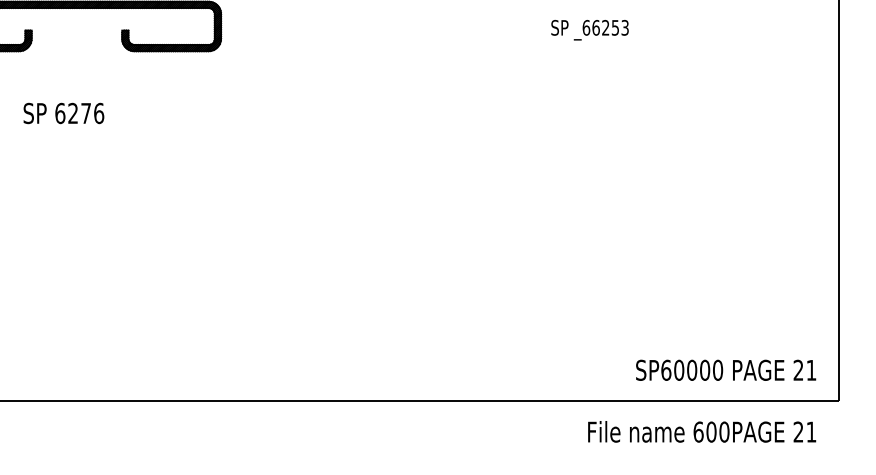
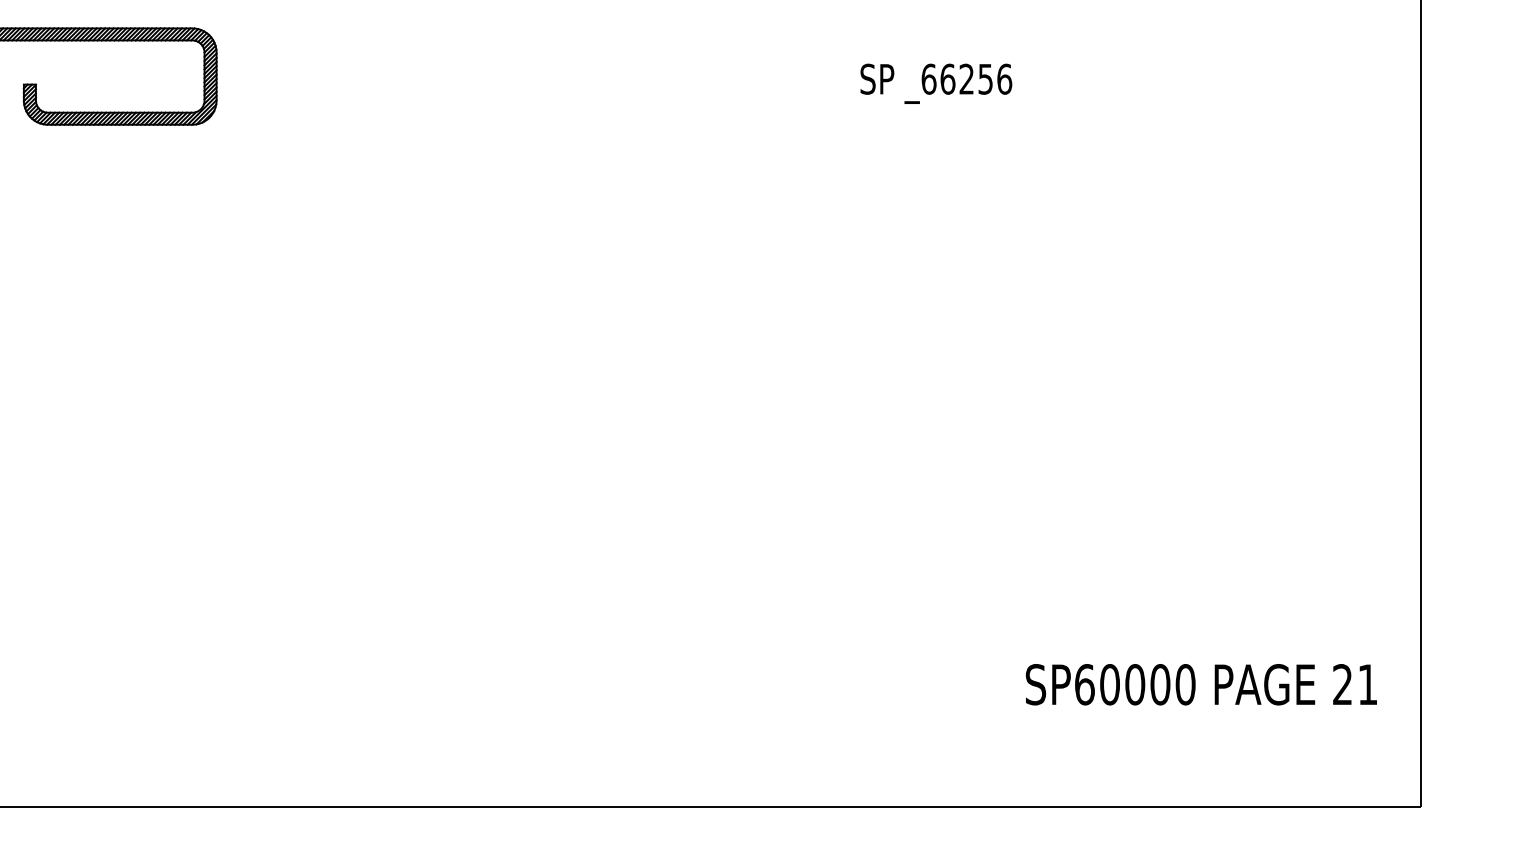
text: (625, 27) -> (1005, 78), _66253 -> _66256
text: (726, 369) -> (1202, 683), moved

